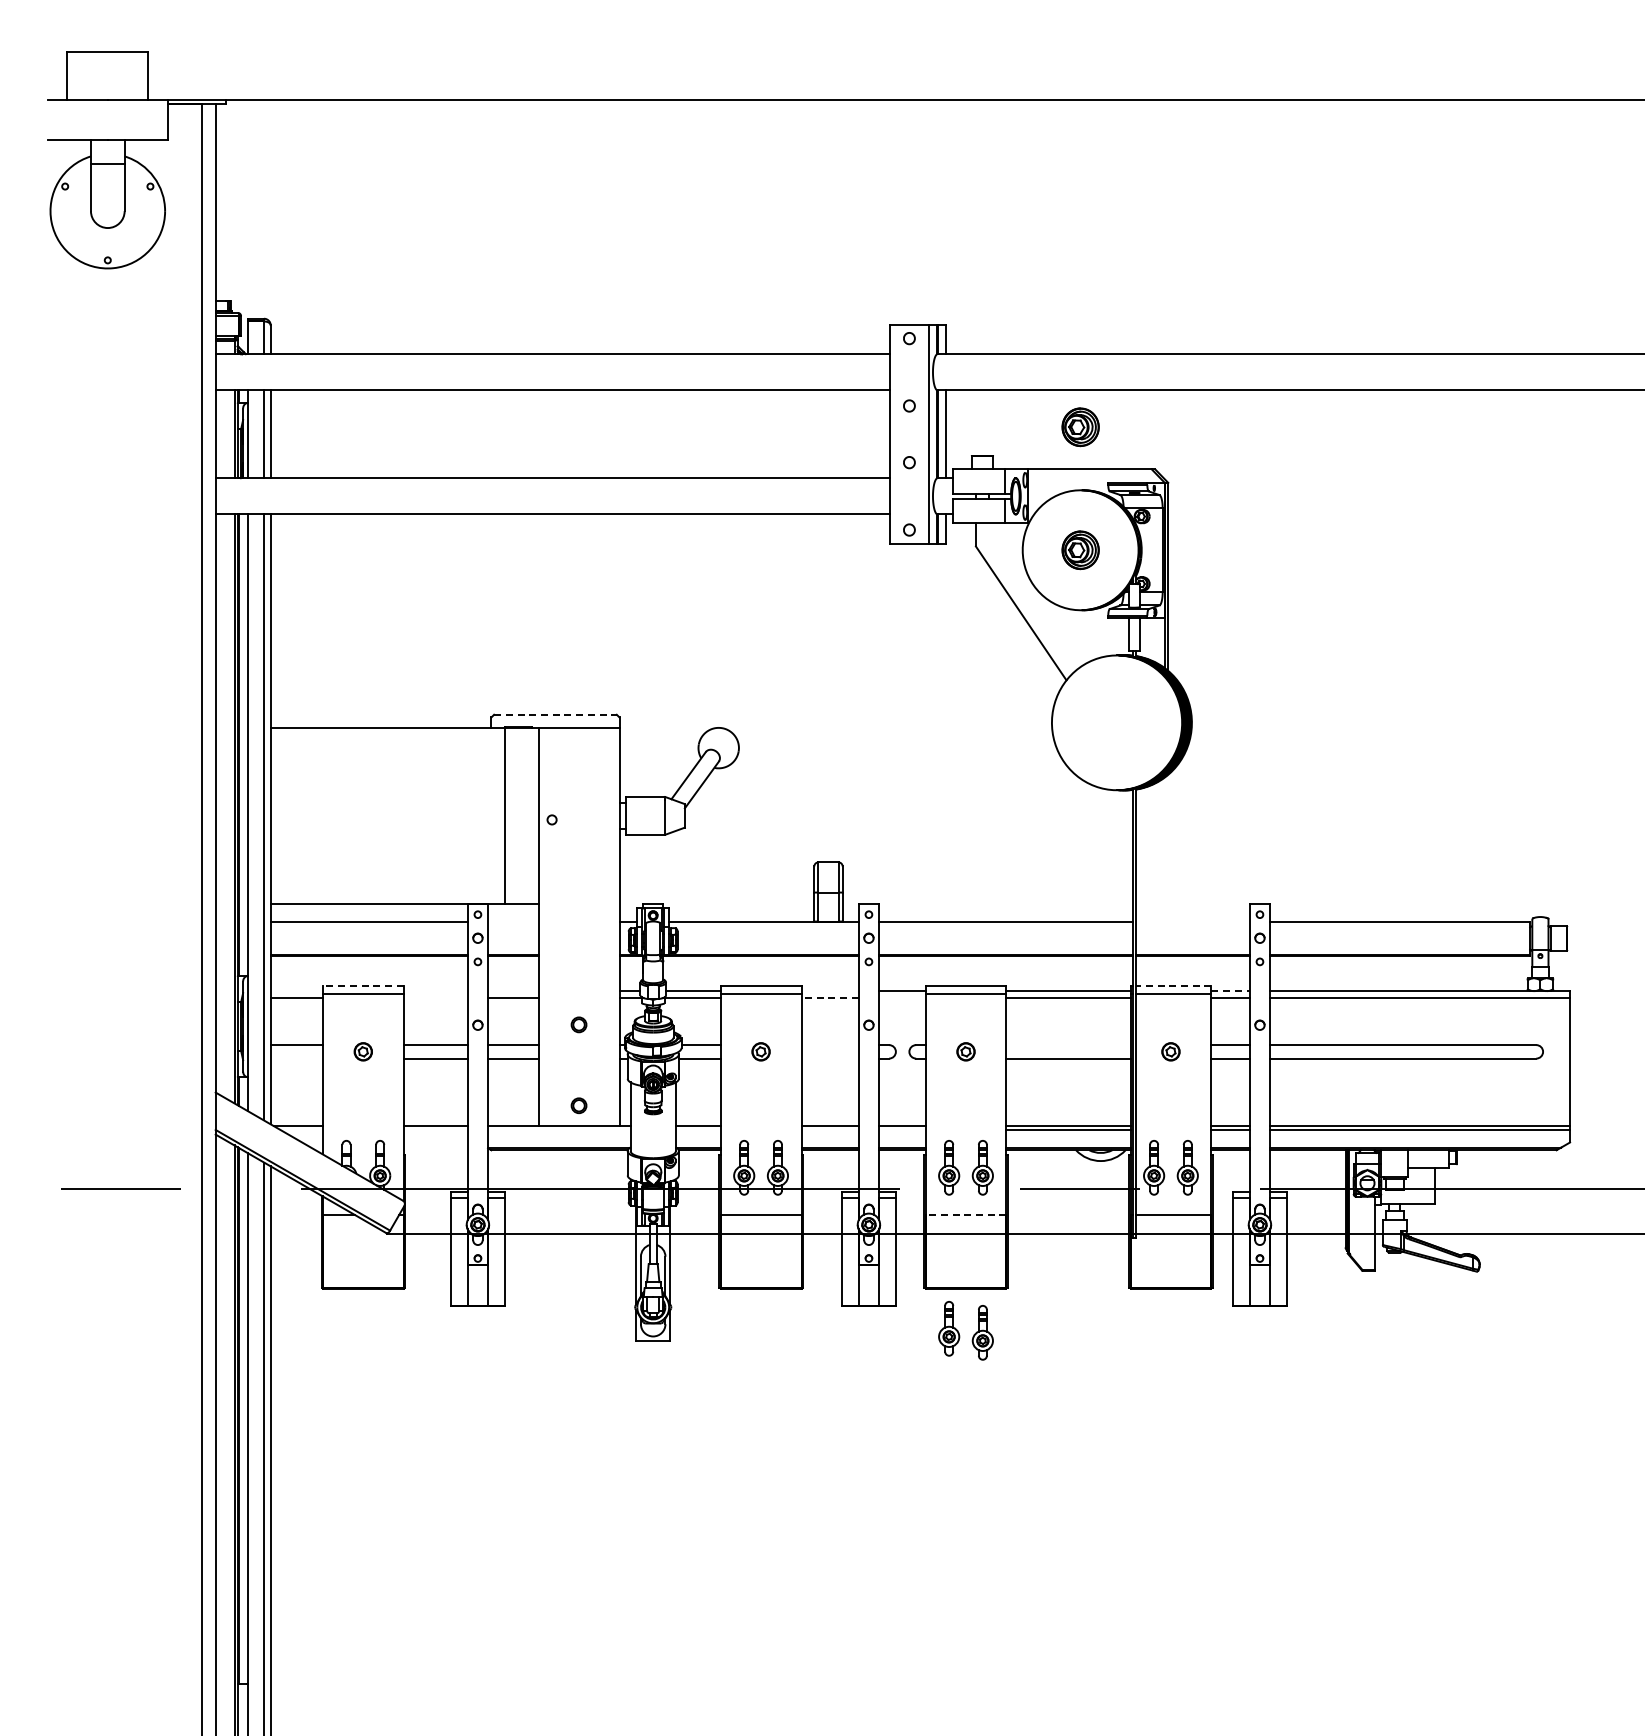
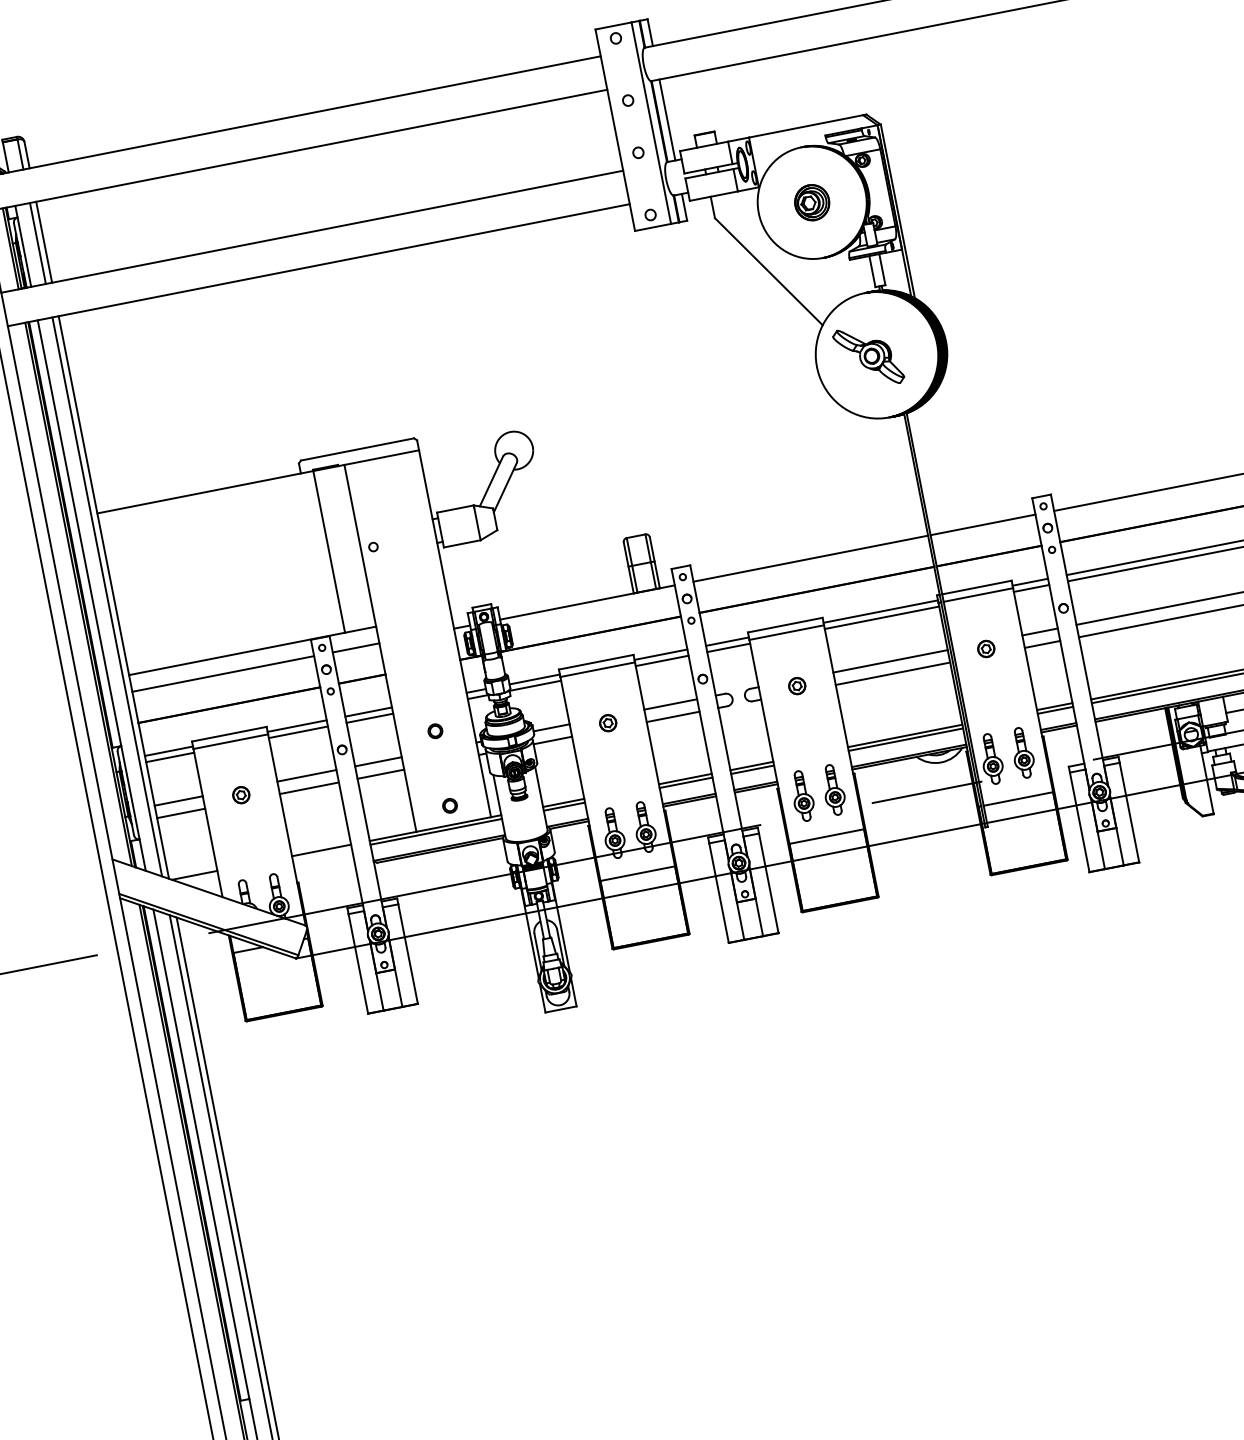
part: (1080, 427) -> (789, 89), removed
line: (555, 714) -> (357, 449), dashed -> solid
part: (1107, 722) -> (868, 356), added
line: (513, 921) -> (356, 647), added
line: (1192, 921) -> (982, 524), added
line: (362, 985) -> (228, 734), dashed -> solid
line: (1173, 985) -> (976, 587), dashed -> solid
line: (296, 991) -> (168, 751), added
line: (435, 991) -> (296, 726), added
line: (513, 991) -> (368, 712), added
line: (829, 991) -> (660, 655), added
line: (1231, 991) -> (1031, 582), dashed -> solid
line: (435, 997) -> (298, 731), added
line: (830, 997) -> (662, 660), dashed -> solid
line: (902, 997) -> (728, 647), added
line: (829, 1045) -> (670, 704), added
line: (1068, 1045) -> (890, 661), added
line: (296, 1058) -> (180, 813), added
line: (829, 1058) -> (672, 716), added
line: (559, 1130) -> (436, 832), added
line: (697, 1130) -> (563, 807), added
line: (829, 1130) -> (685, 783), added
line: (902, 1130) -> (752, 770), added
line: (965, 1215) -> (826, 837), dashed -> solid
part: (949, 1328) -> (832, 944), removed
part: (982, 1332) -> (863, 941), removed

